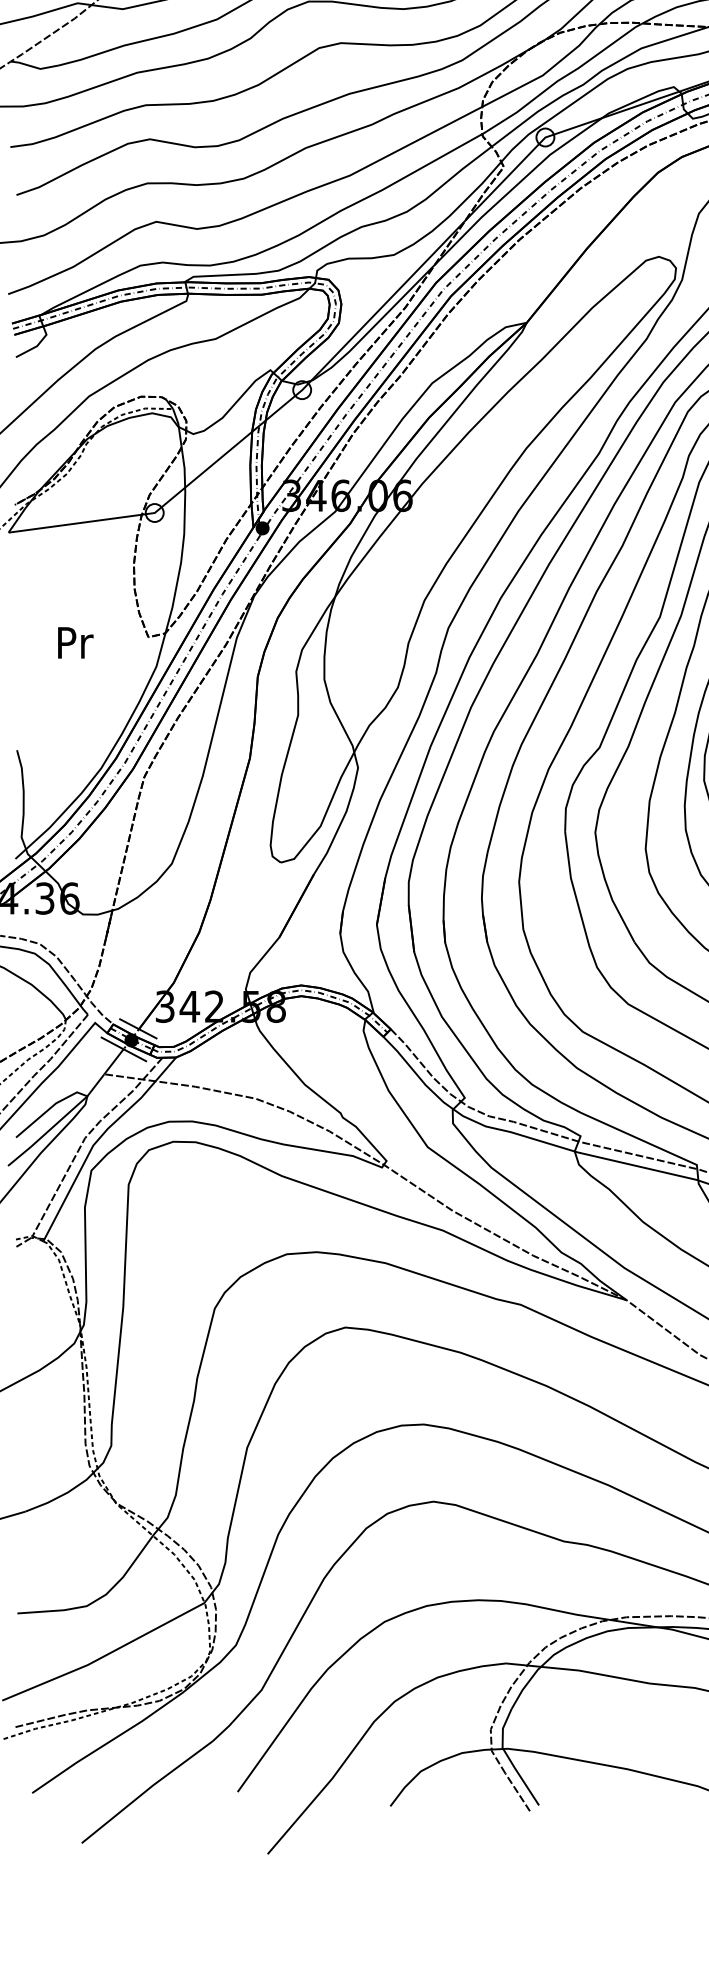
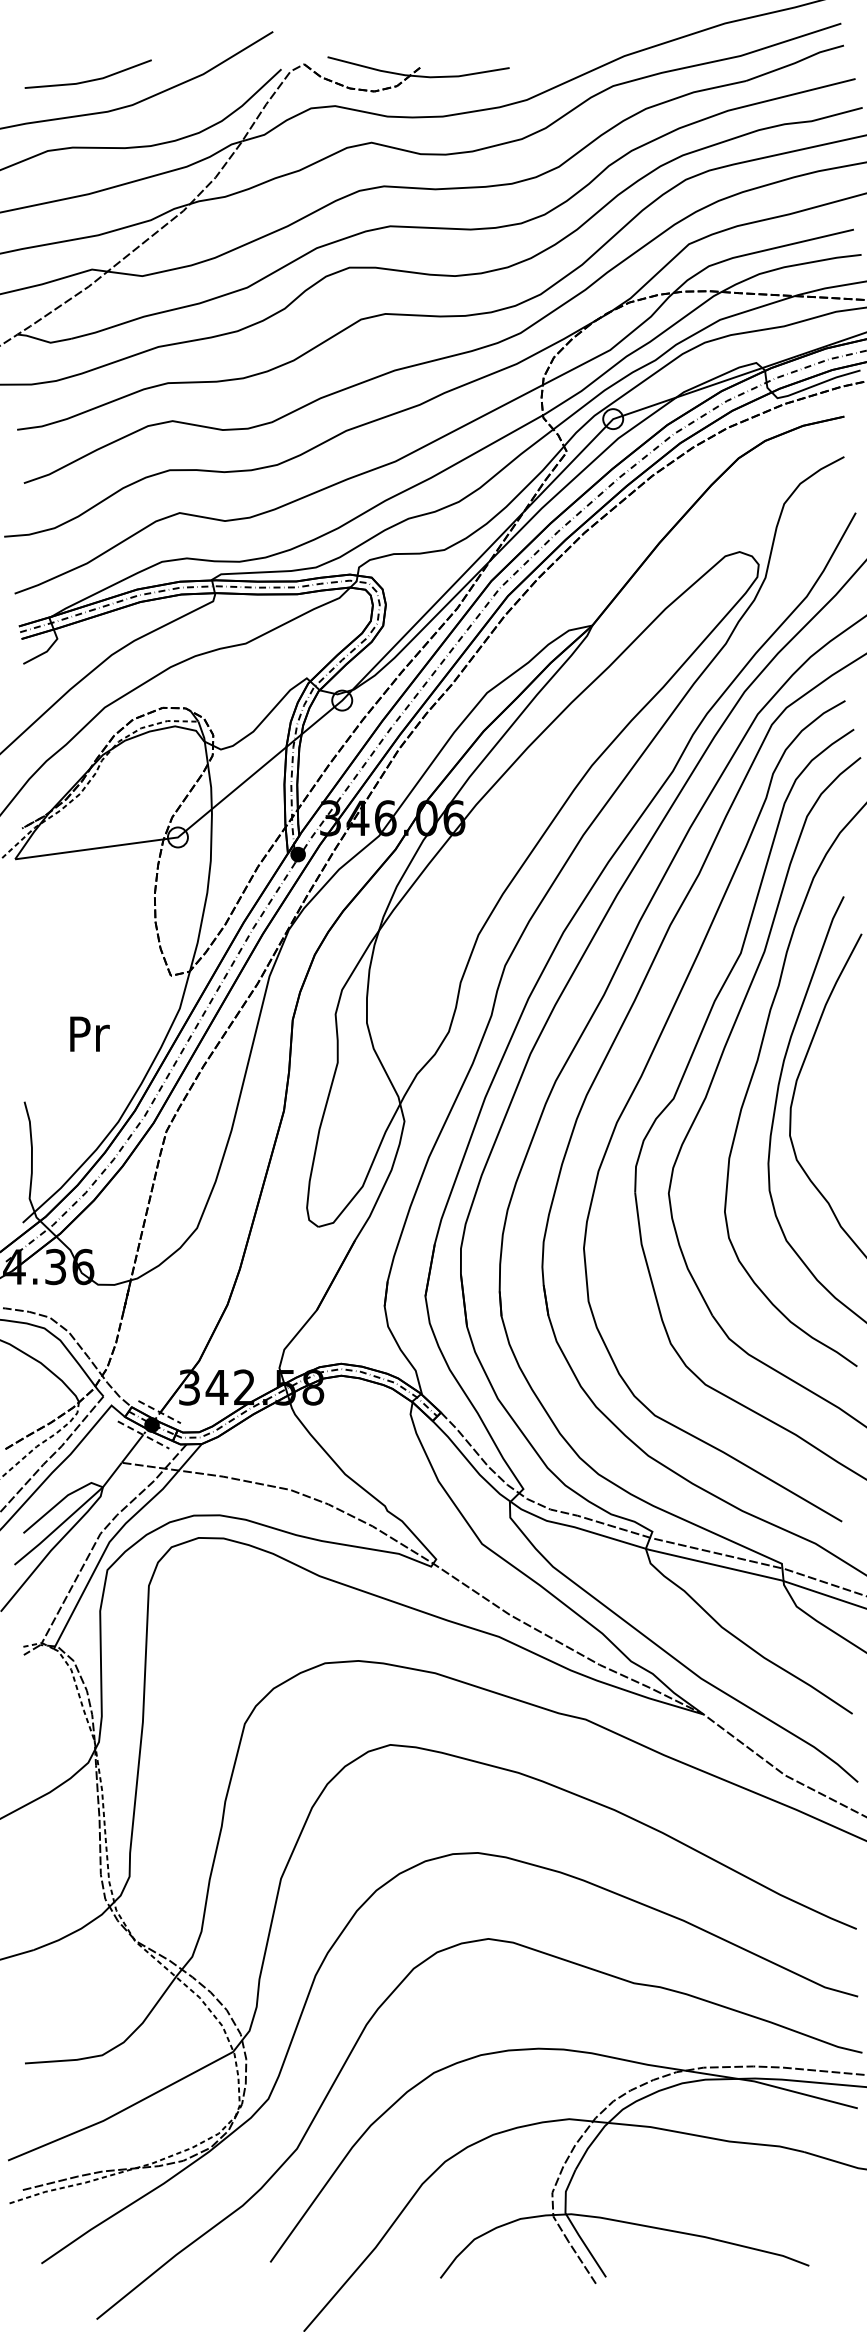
text: (75, 642) -> (89, 1033), moved
line: (139, 1029) -> (160, 1412), solid -> dashed
line: (123, 1048) -> (143, 1434), solid -> dashed

